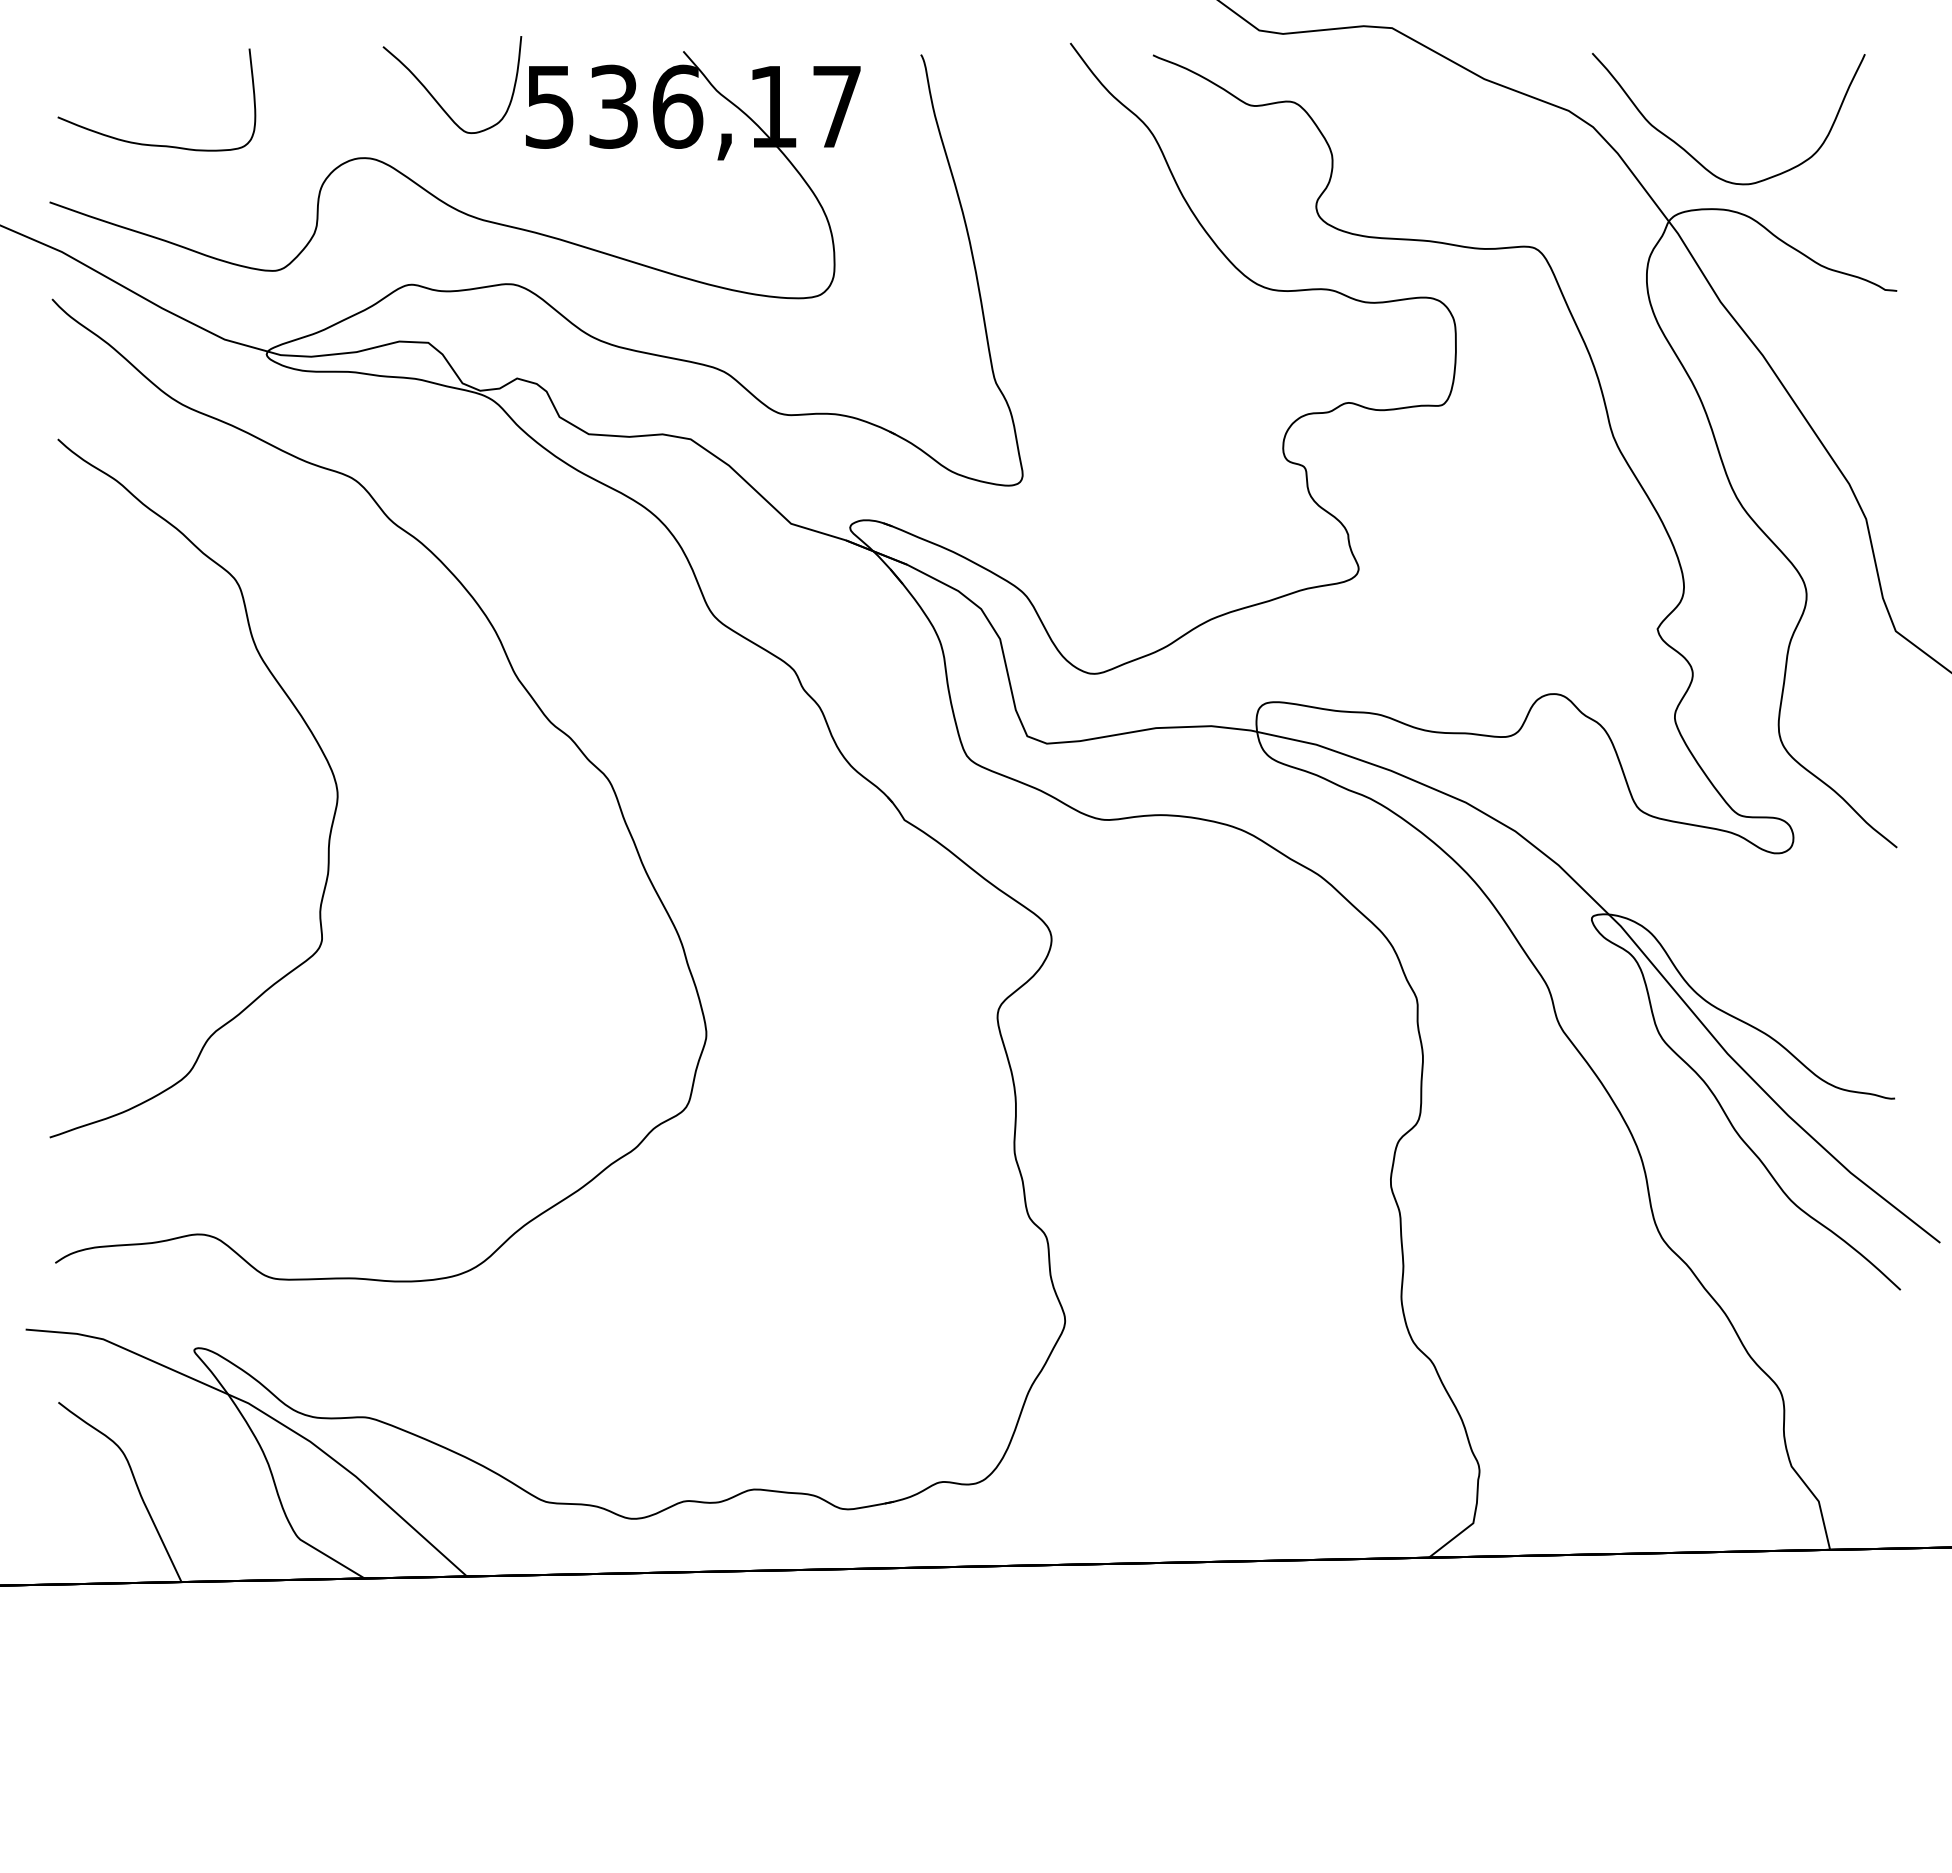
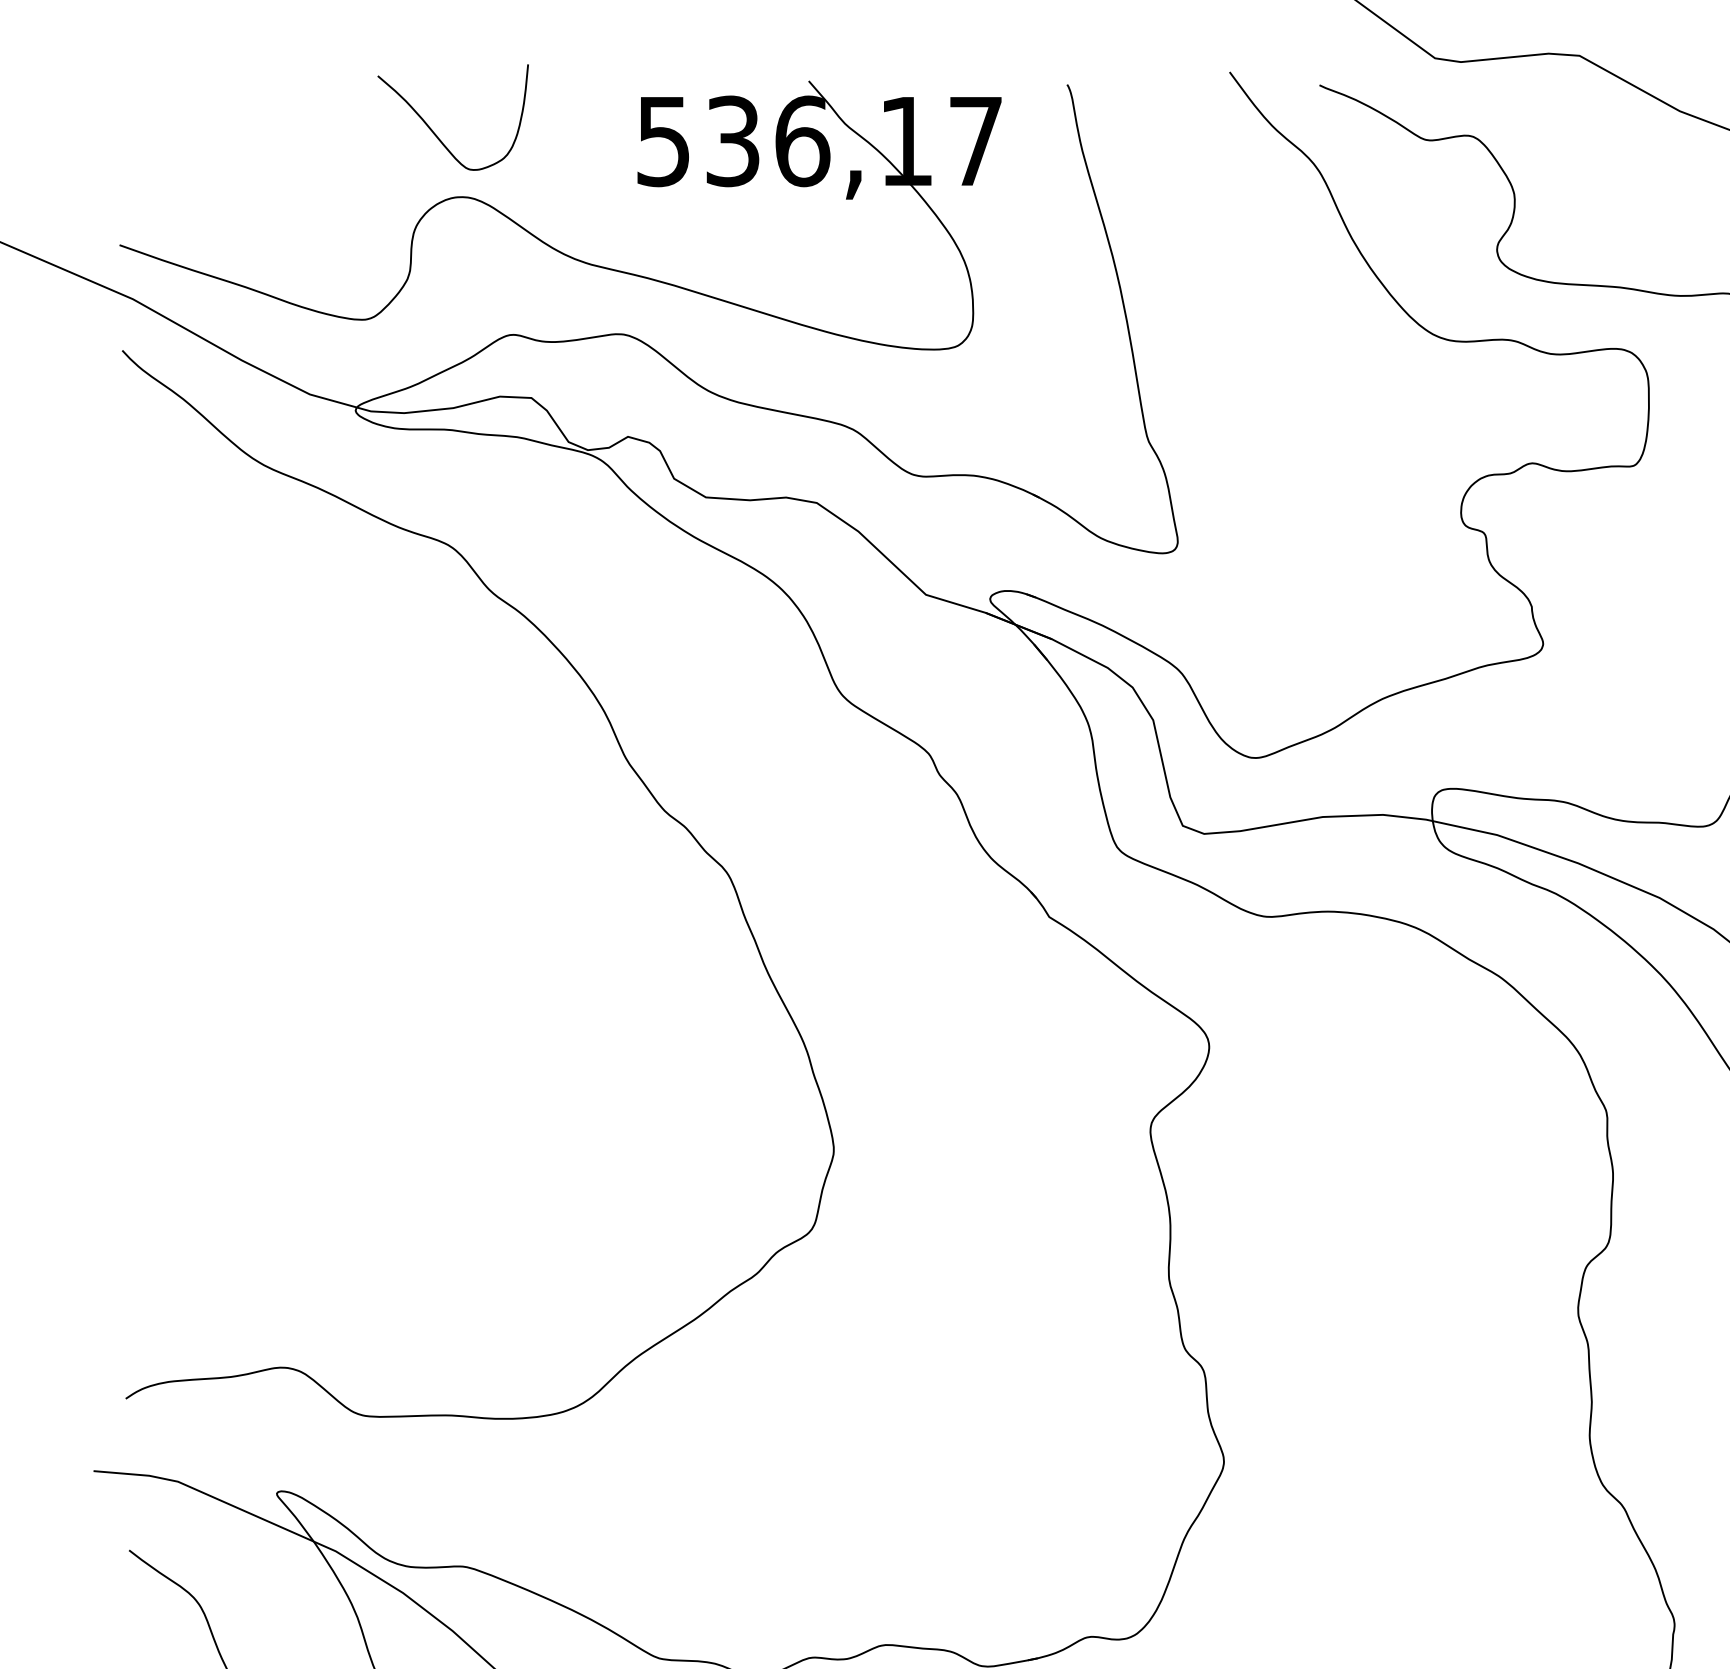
curve: (436, 99) -> (435, 133), moved
curve: (156, 144) -> (235, 182), removed
curve: (304, 723) -> (396, 811), removed

